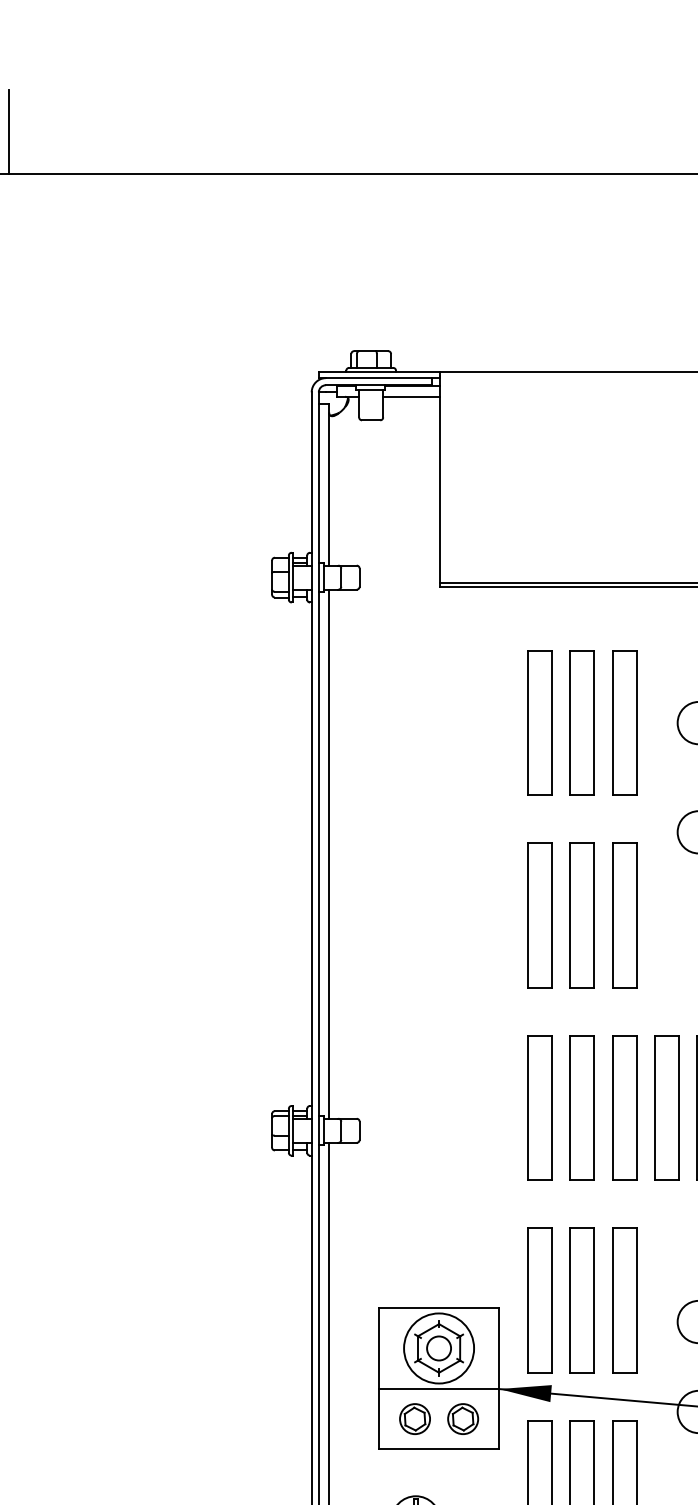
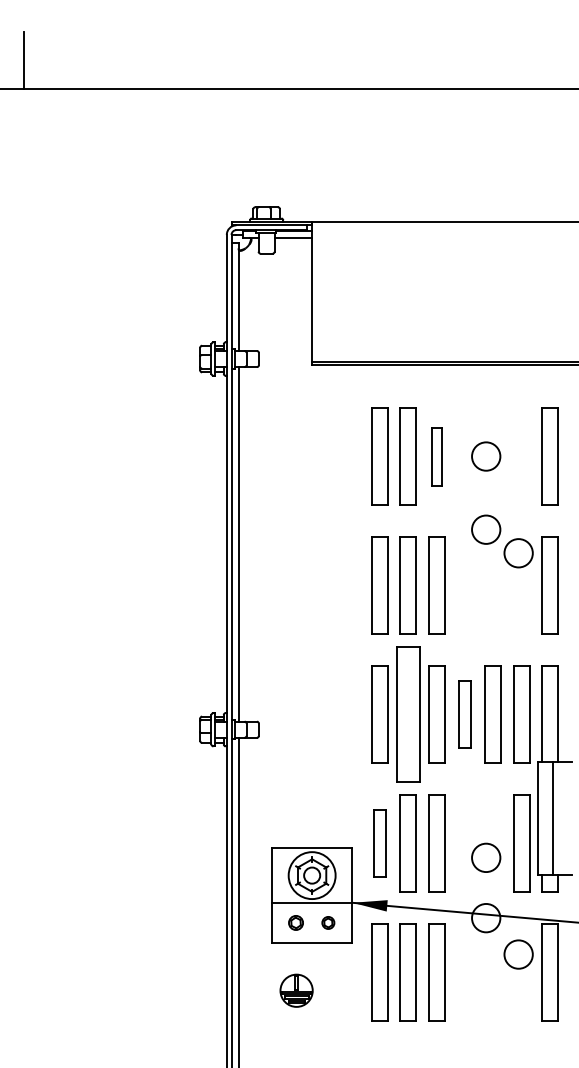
part: (624, 723) -> (436, 456), size x0.6
part: (581, 1108) -> (407, 714), size x1.4
part: (666, 1108) -> (464, 714), size x0.7
part: (539, 1300) -> (379, 843), size x0.7
part: (414, 1418) -> (295, 922), size x0.7
part: (463, 1418) -> (328, 922), size x0.6

